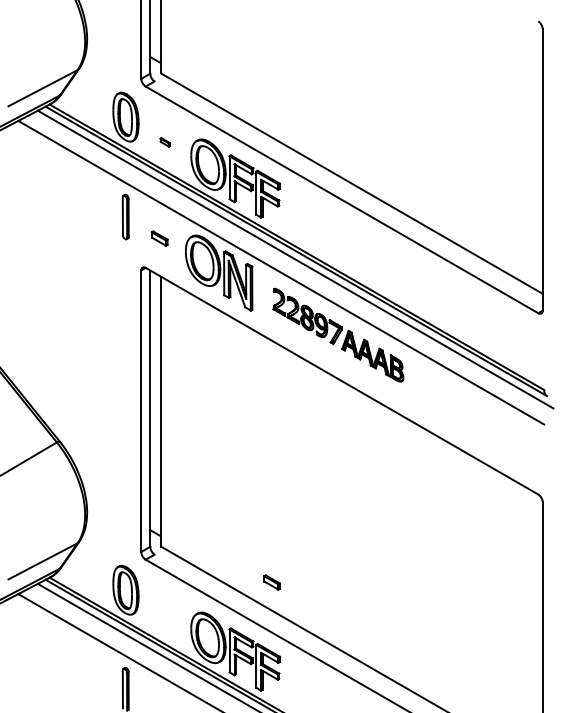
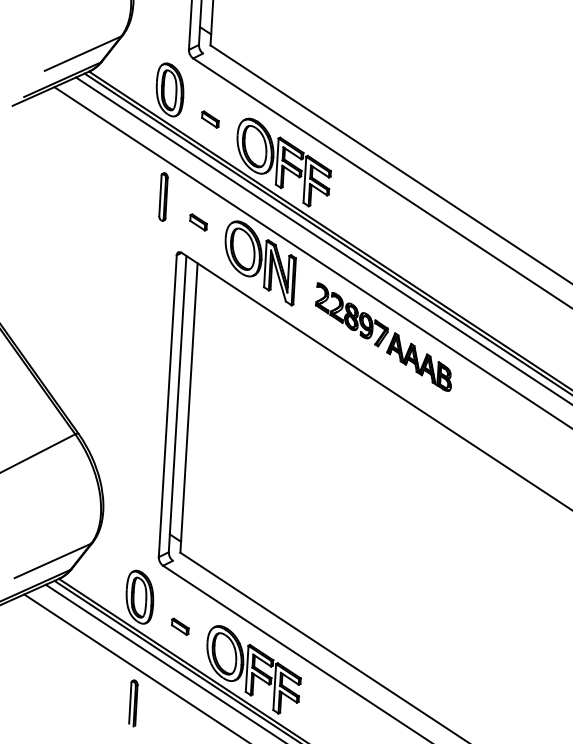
part: (165, 142) -> (210, 119), size x1.67
part: (272, 582) -> (180, 626), moved

